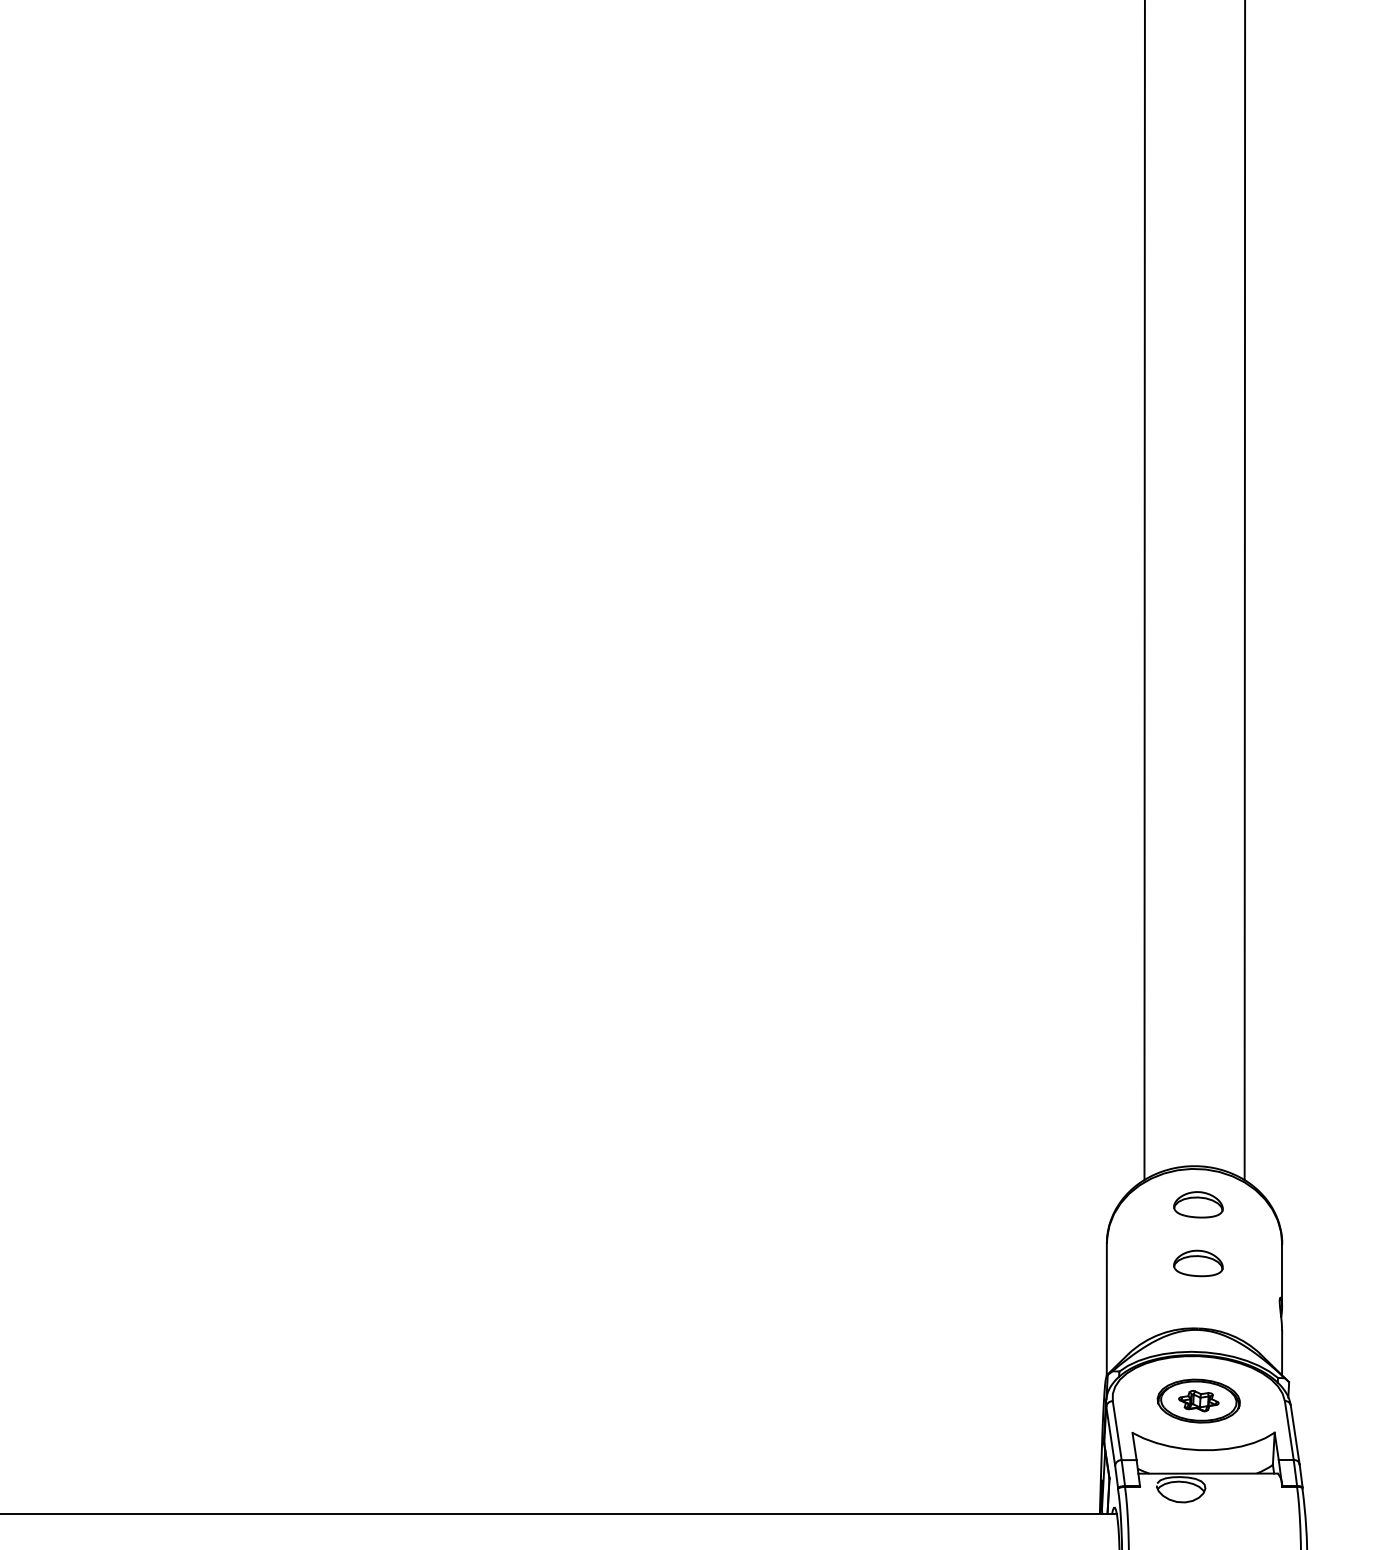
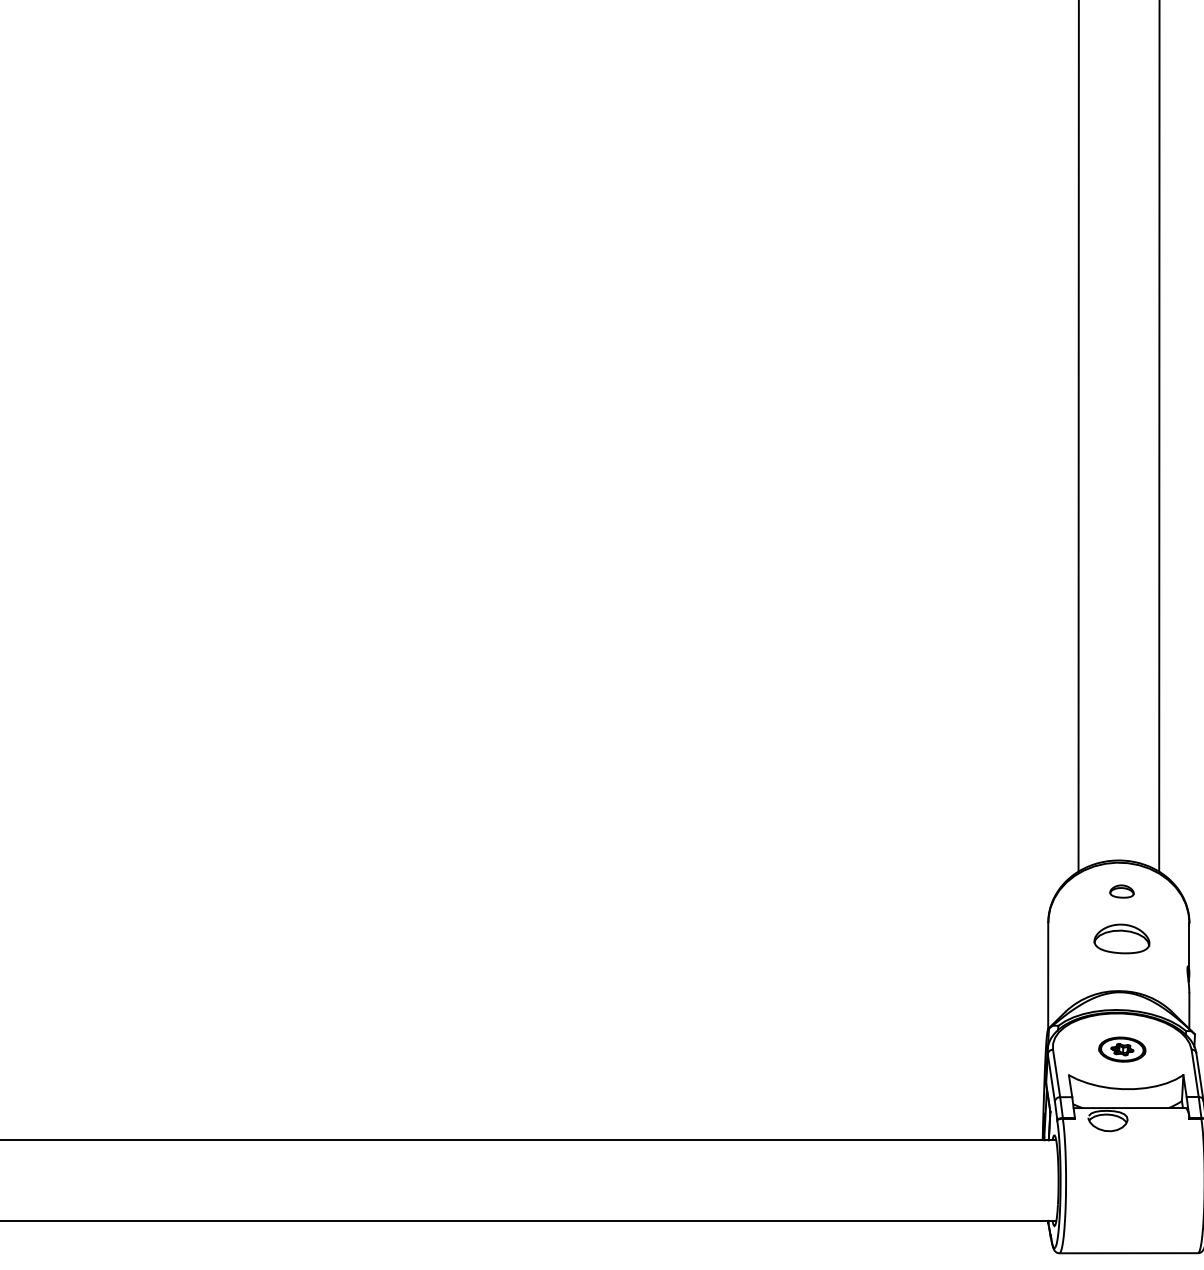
part: (1197, 1204) -> (1121, 891), size x0.6
part: (1197, 1263) -> (1121, 938), size x1.4
part: (1199, 1400) -> (1122, 1049), size x0.7

